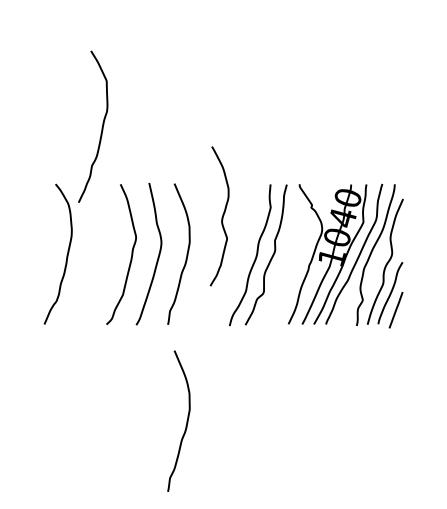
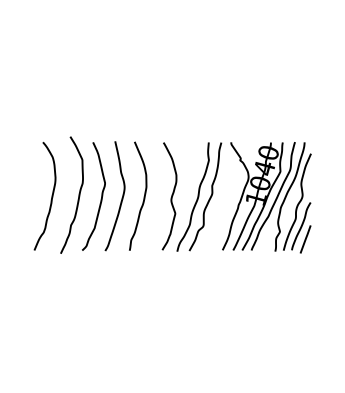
curve: (101, 127) -> (78, 195), moved
curve: (221, 217) -> (170, 197), moved
curve: (186, 420) -> (143, 324), removed

